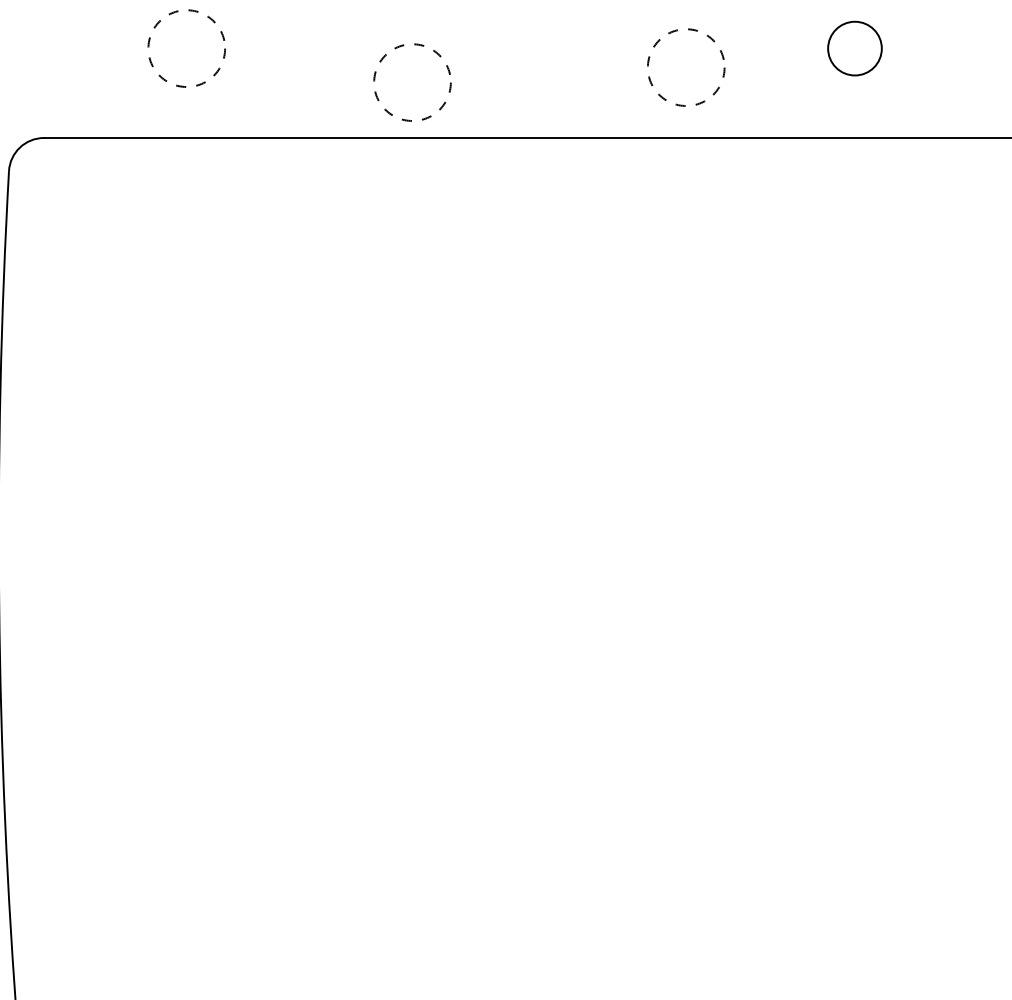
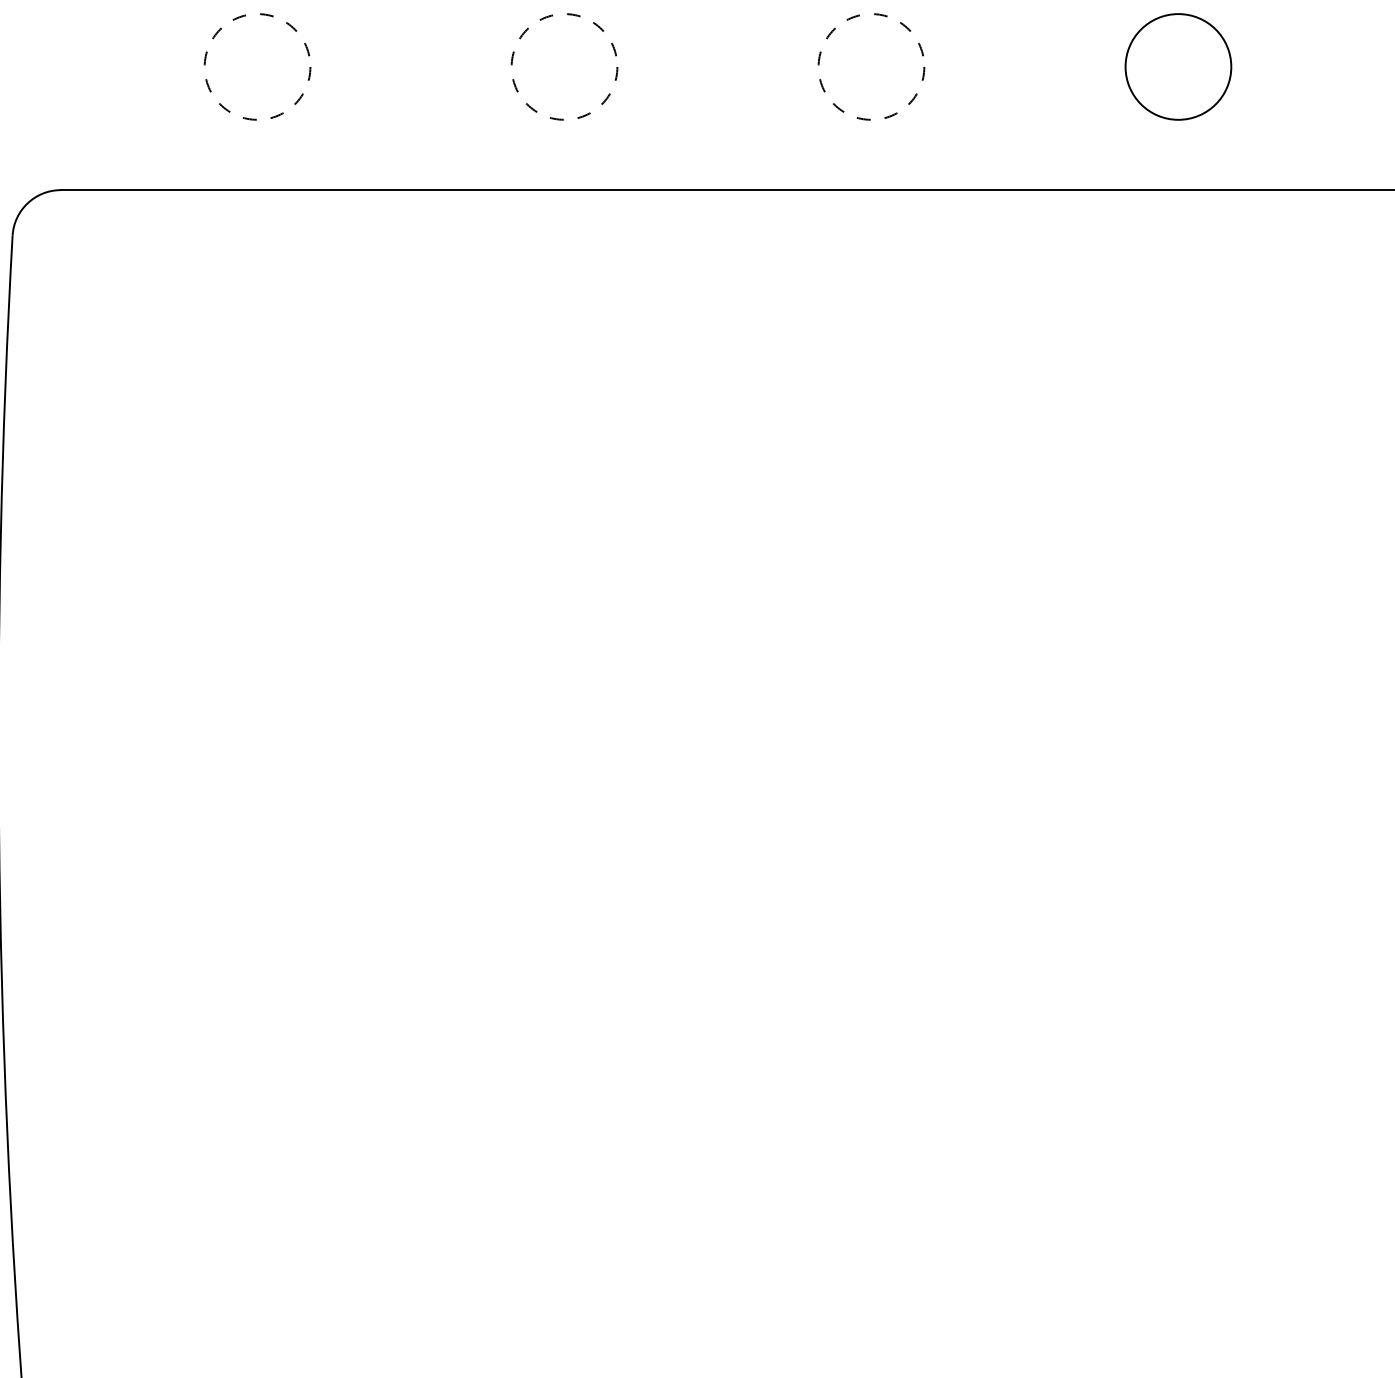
circle: (854, 48) -> (1177, 66), size x1.43
circle: (686, 67) -> (871, 66), moved
circle: (412, 82) -> (564, 66), moved

